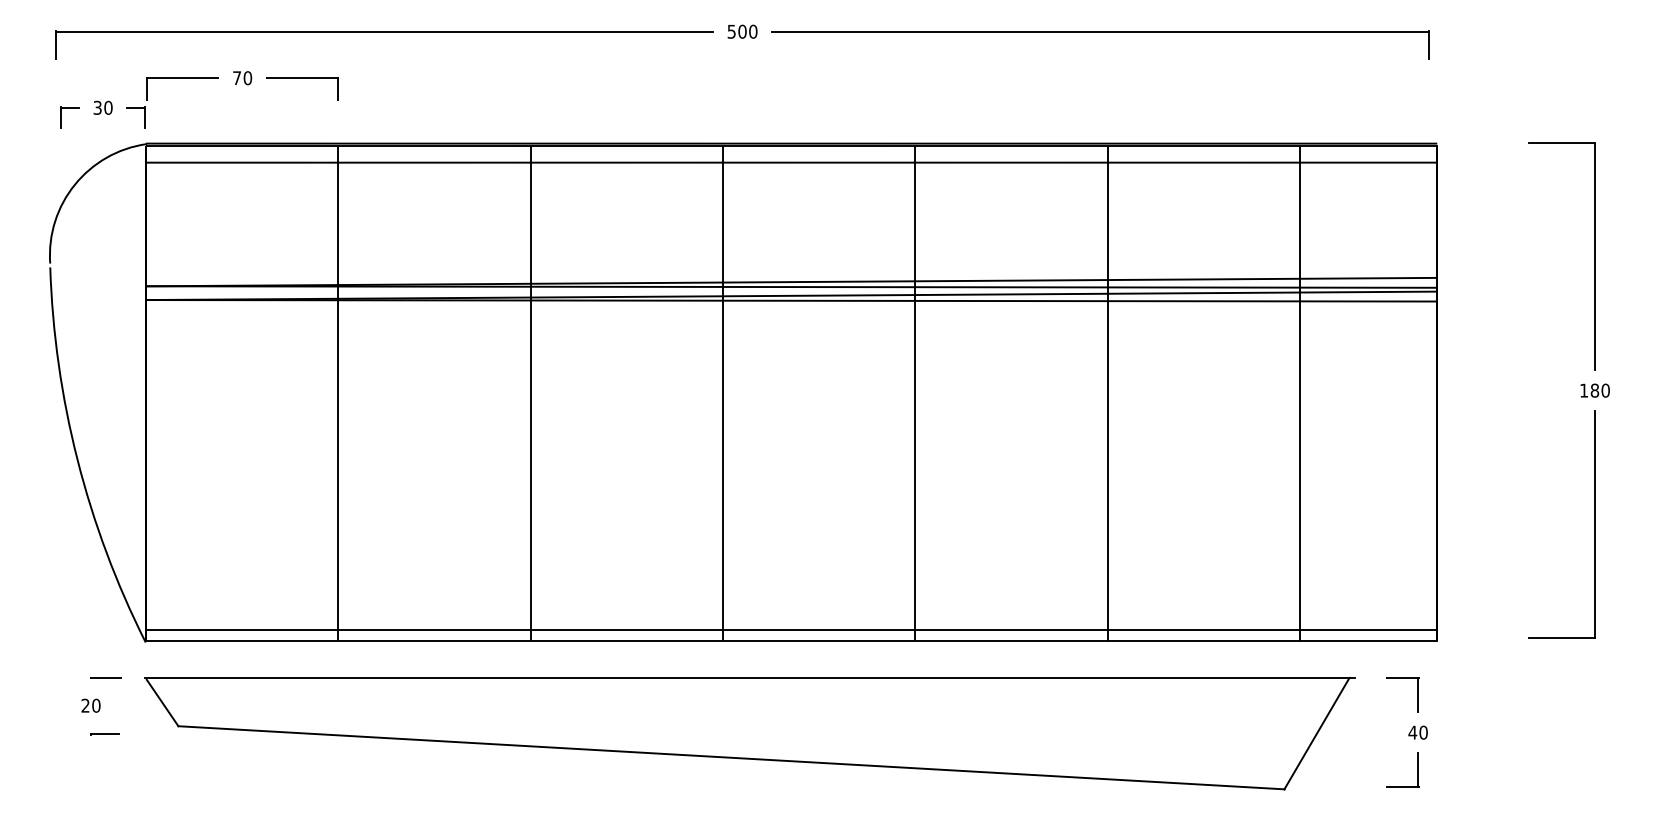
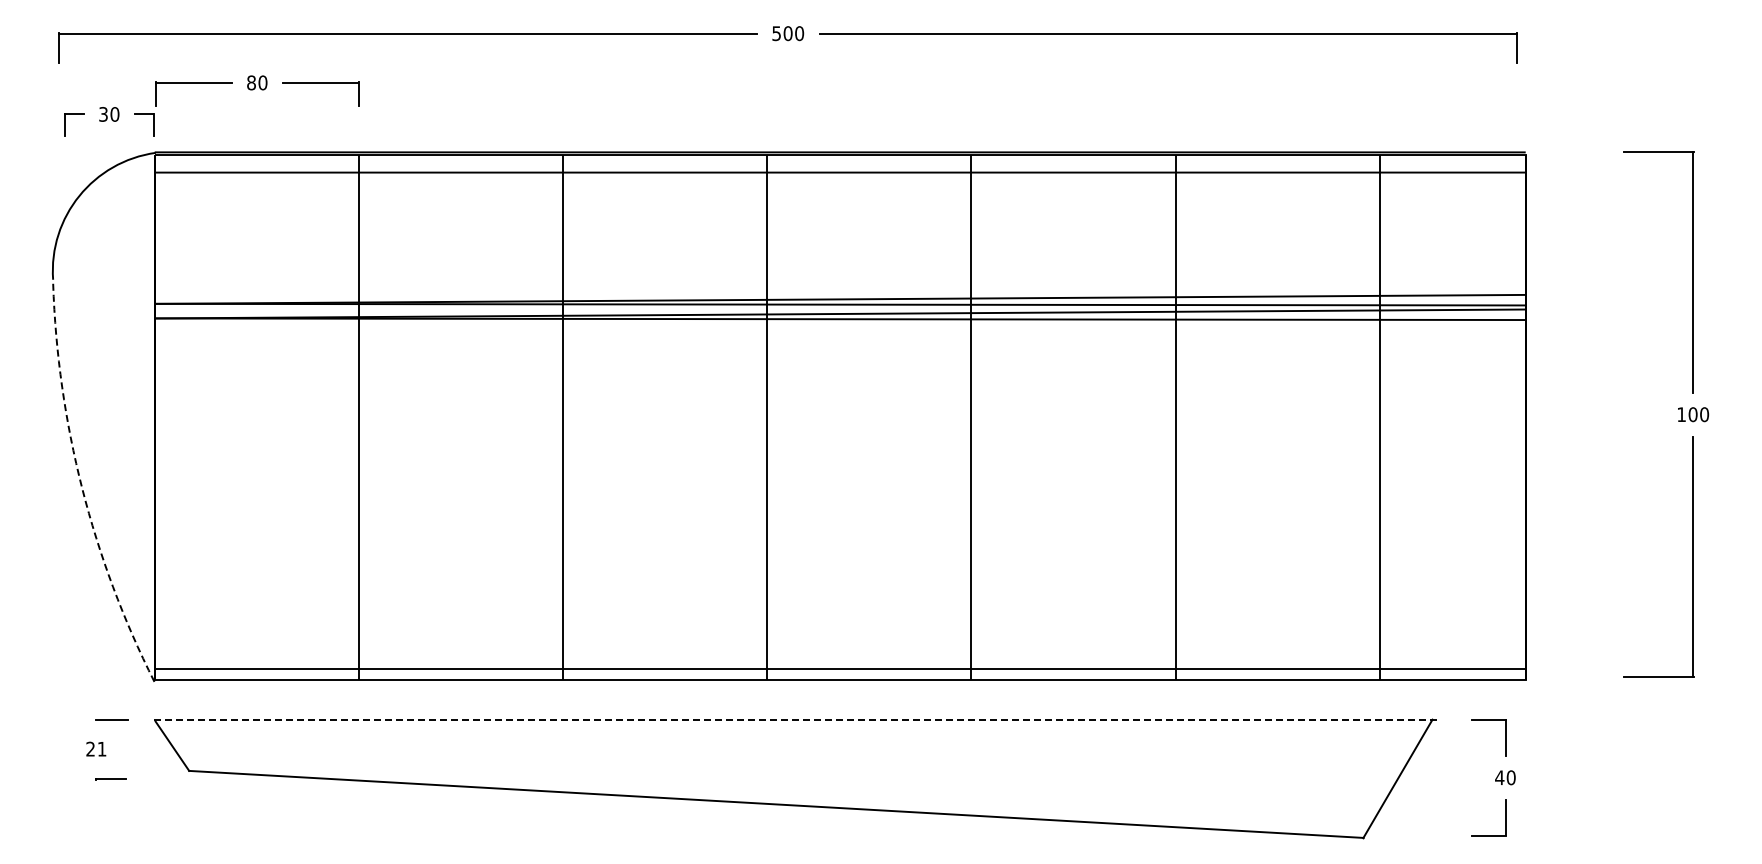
text: (237, 77) -> (251, 82), 70 -> 80
text: (1594, 390) -> (1692, 414), 180 -> 100
arc: (77, 460) -> (82, 488), solid -> dashed
line: (750, 677) -> (796, 719), solid -> dashed
text: (95, 705) -> (101, 748), 20 -> 21

